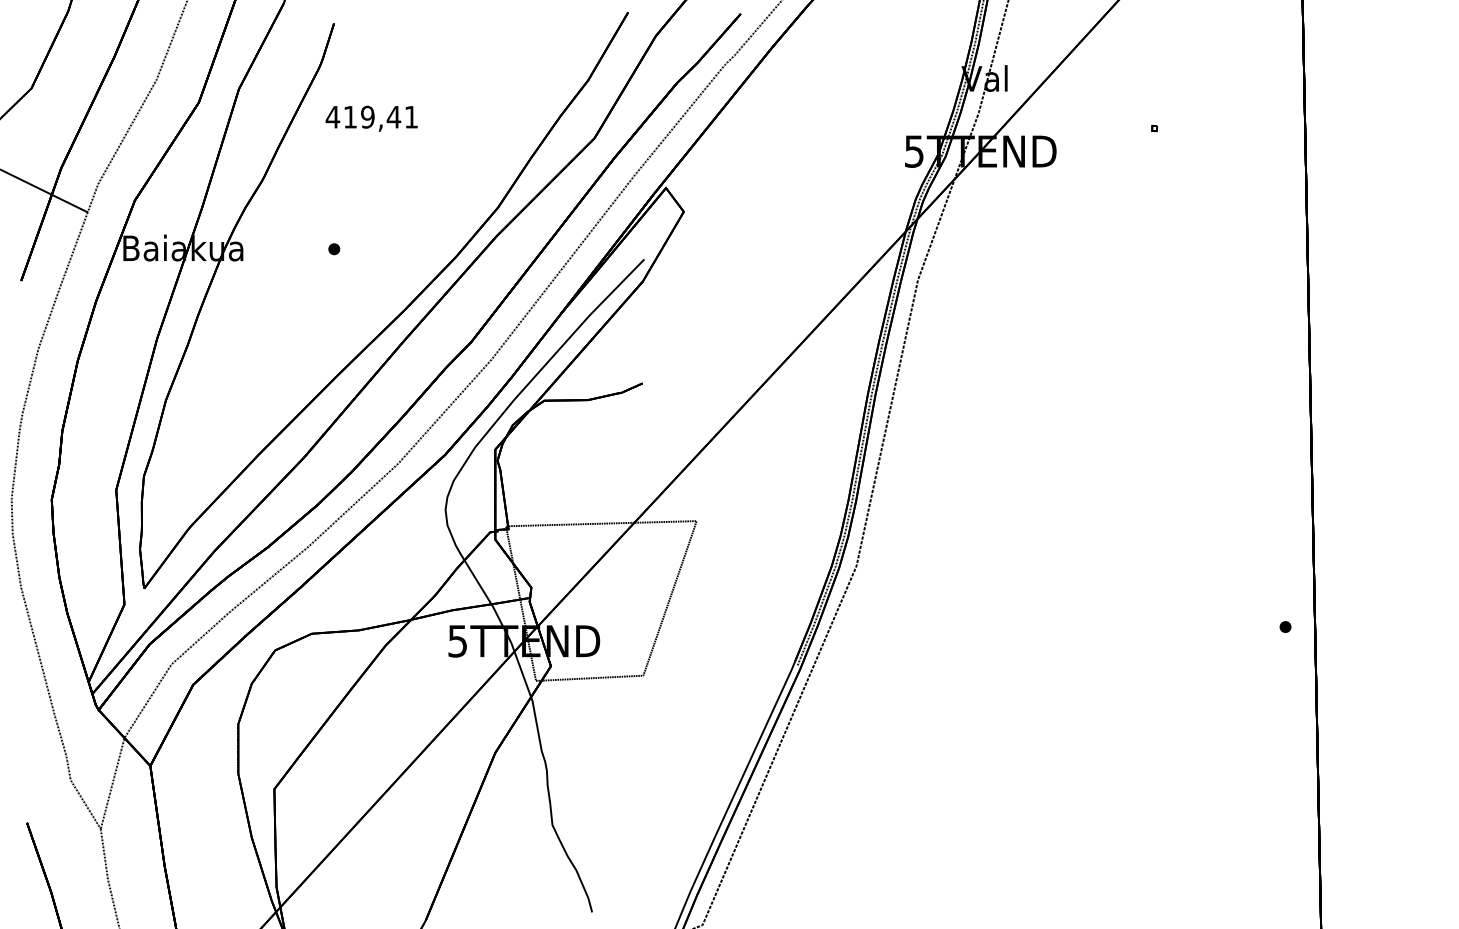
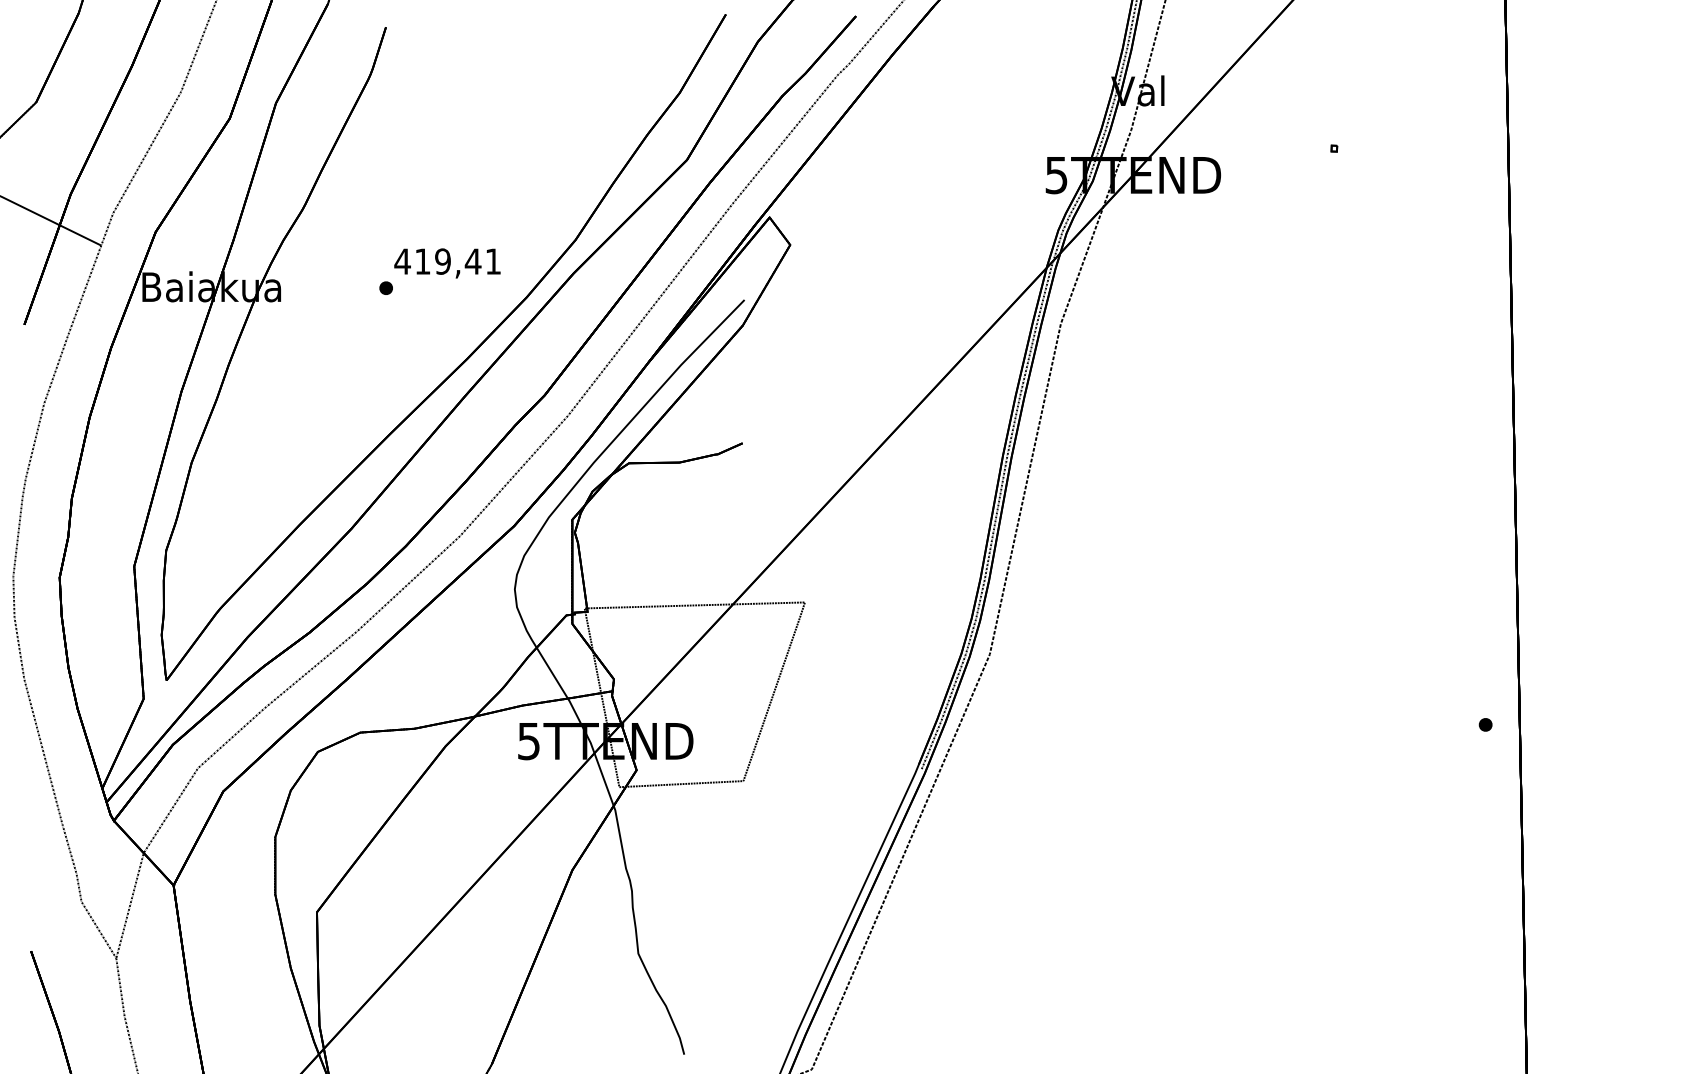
text: (371, 118) -> (447, 263), moved

